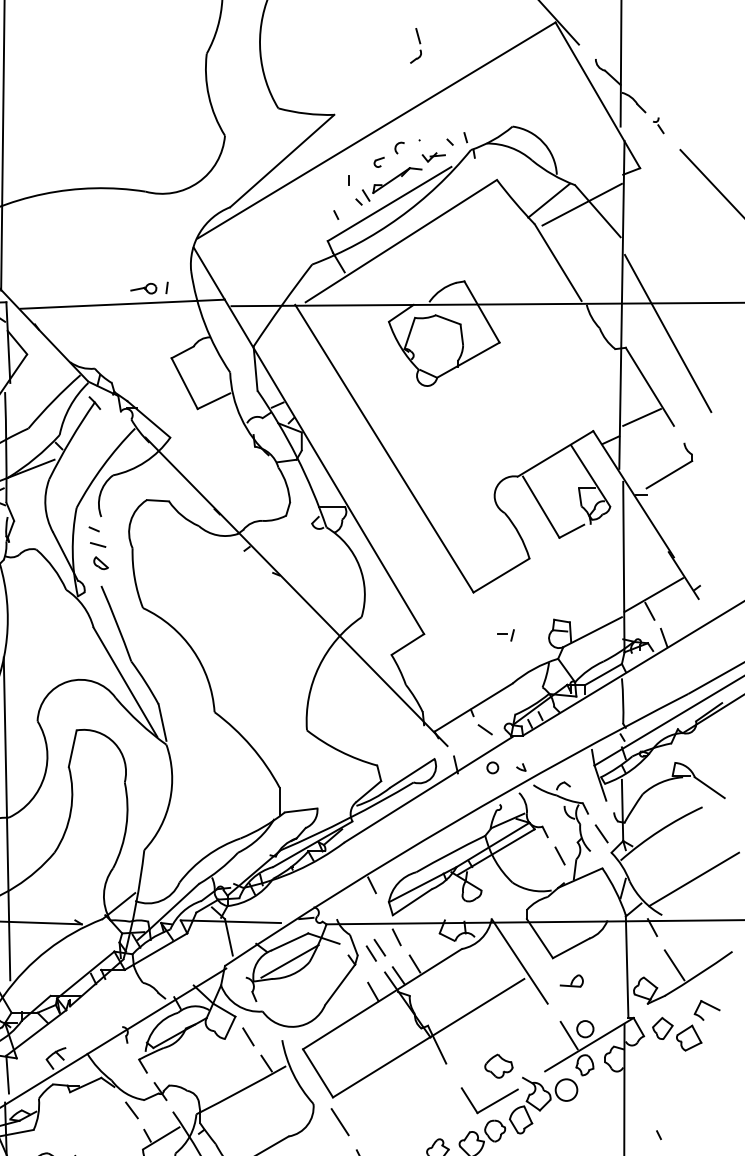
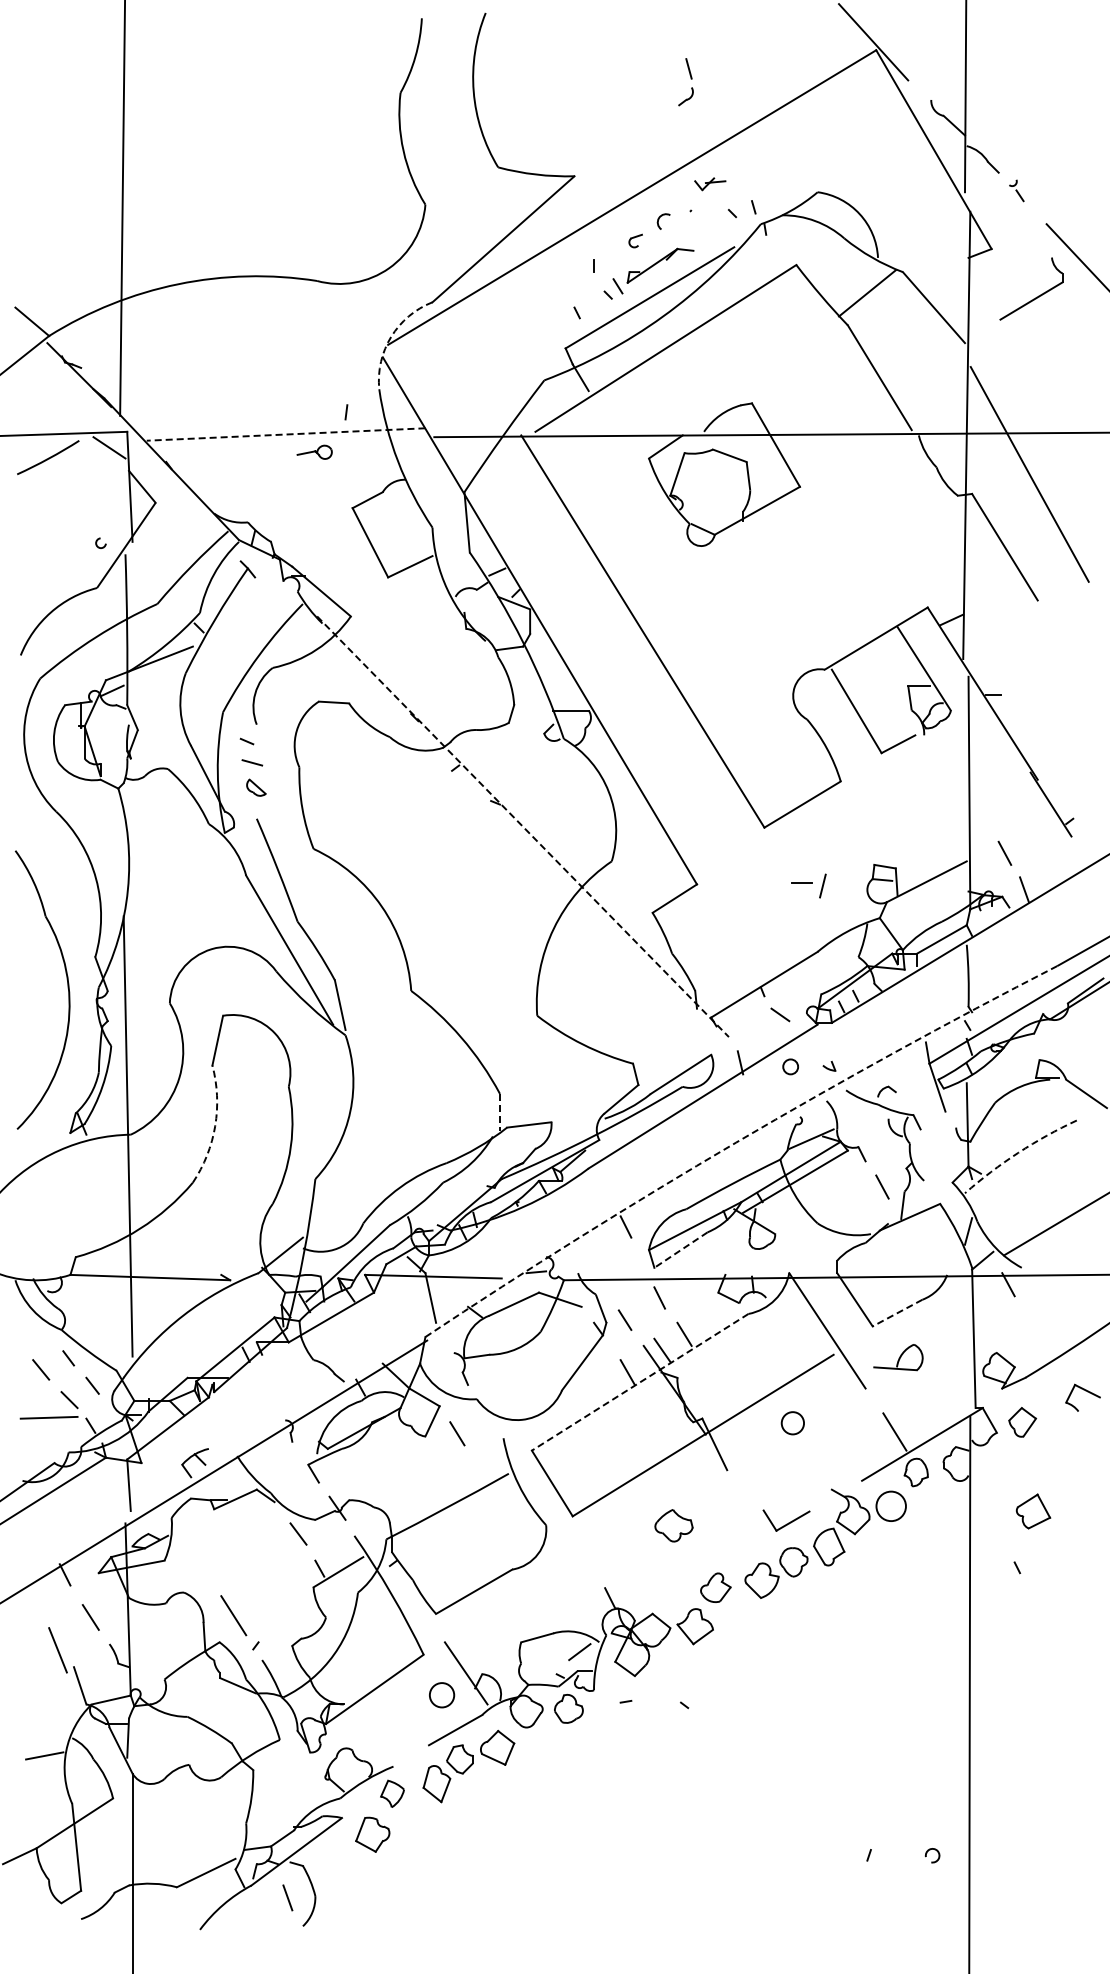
part: (434, 157) -> (710, 184), moved
line: (582, 204) -> (912, 298), removed
arc: (200, 232) -> (391, 336), solid -> dashed
part: (143, 288) -> (314, 451), moved
line: (122, 304) -> (285, 434), solid -> dashed
line: (642, 417) -> (994, 588), removed
part: (672, 472) -> (1035, 297), moved
line: (296, 592) -> (523, 827), solid -> dashed
line: (653, 595) -> (1010, 831), removed
part: (505, 635) -> (808, 886), size x1.6
line: (279, 801) -> (499, 1112), solid -> dashed
arc: (71, 811) -> (215, 1126), solid -> dashed
arc: (453, 823) -> (736, 1142), solid -> dashed
arc: (659, 830) -> (1018, 1152), solid -> dashed
line: (601, 833) -> (939, 1156), removed
line: (412, 902) -> (681, 1250), solid -> dashed
line: (379, 947) -> (636, 1311), removed
line: (571, 948) -> (897, 1313), solid -> dashed
line: (290, 961) -> (514, 1330), removed
line: (674, 964) -> (1038, 1335), removed
part: (571, 980) -> (898, 1357), size x1.6
line: (381, 999) -> (639, 1382), solid -> dashed
circle: (585, 1029) -> (792, 1423), moved
part: (689, 1038) -> (1033, 1511), moved
line: (266, 1063) -> (482, 1469), removed
part: (498, 1066) -> (673, 1525), moved
part: (489, 1100) -> (786, 1520), size x0.6
line: (340, 1121) -> (582, 1549), removed

